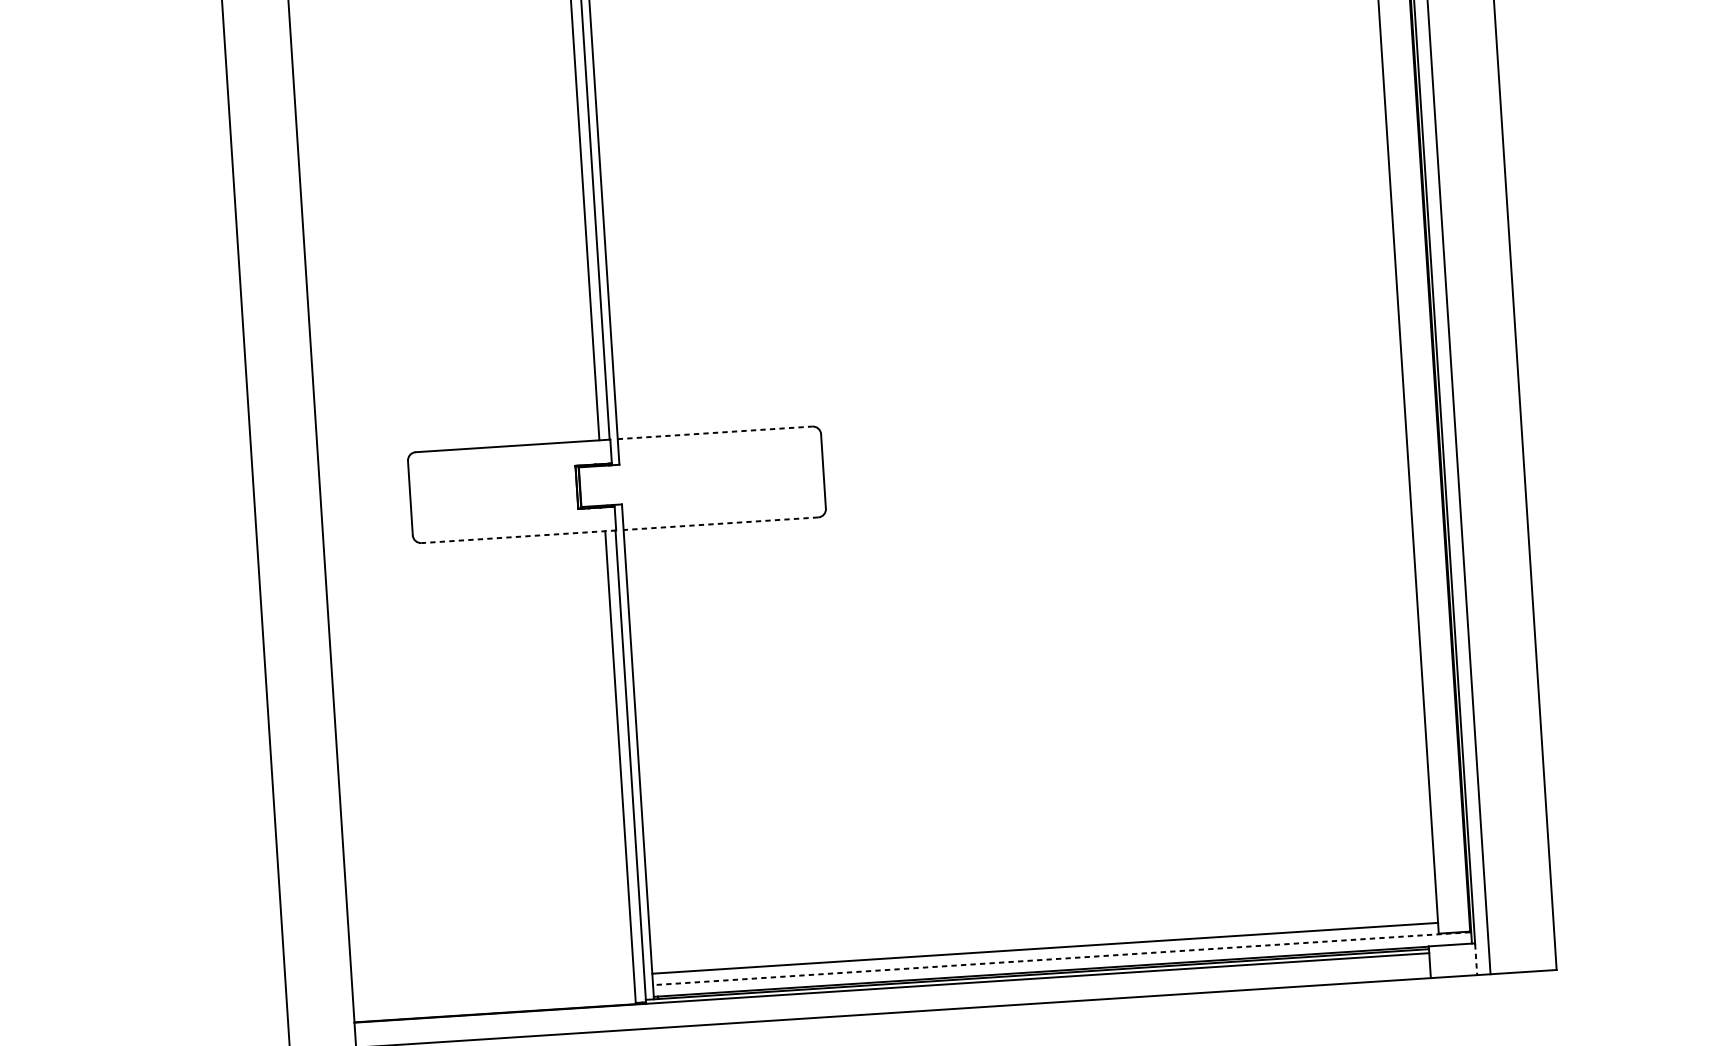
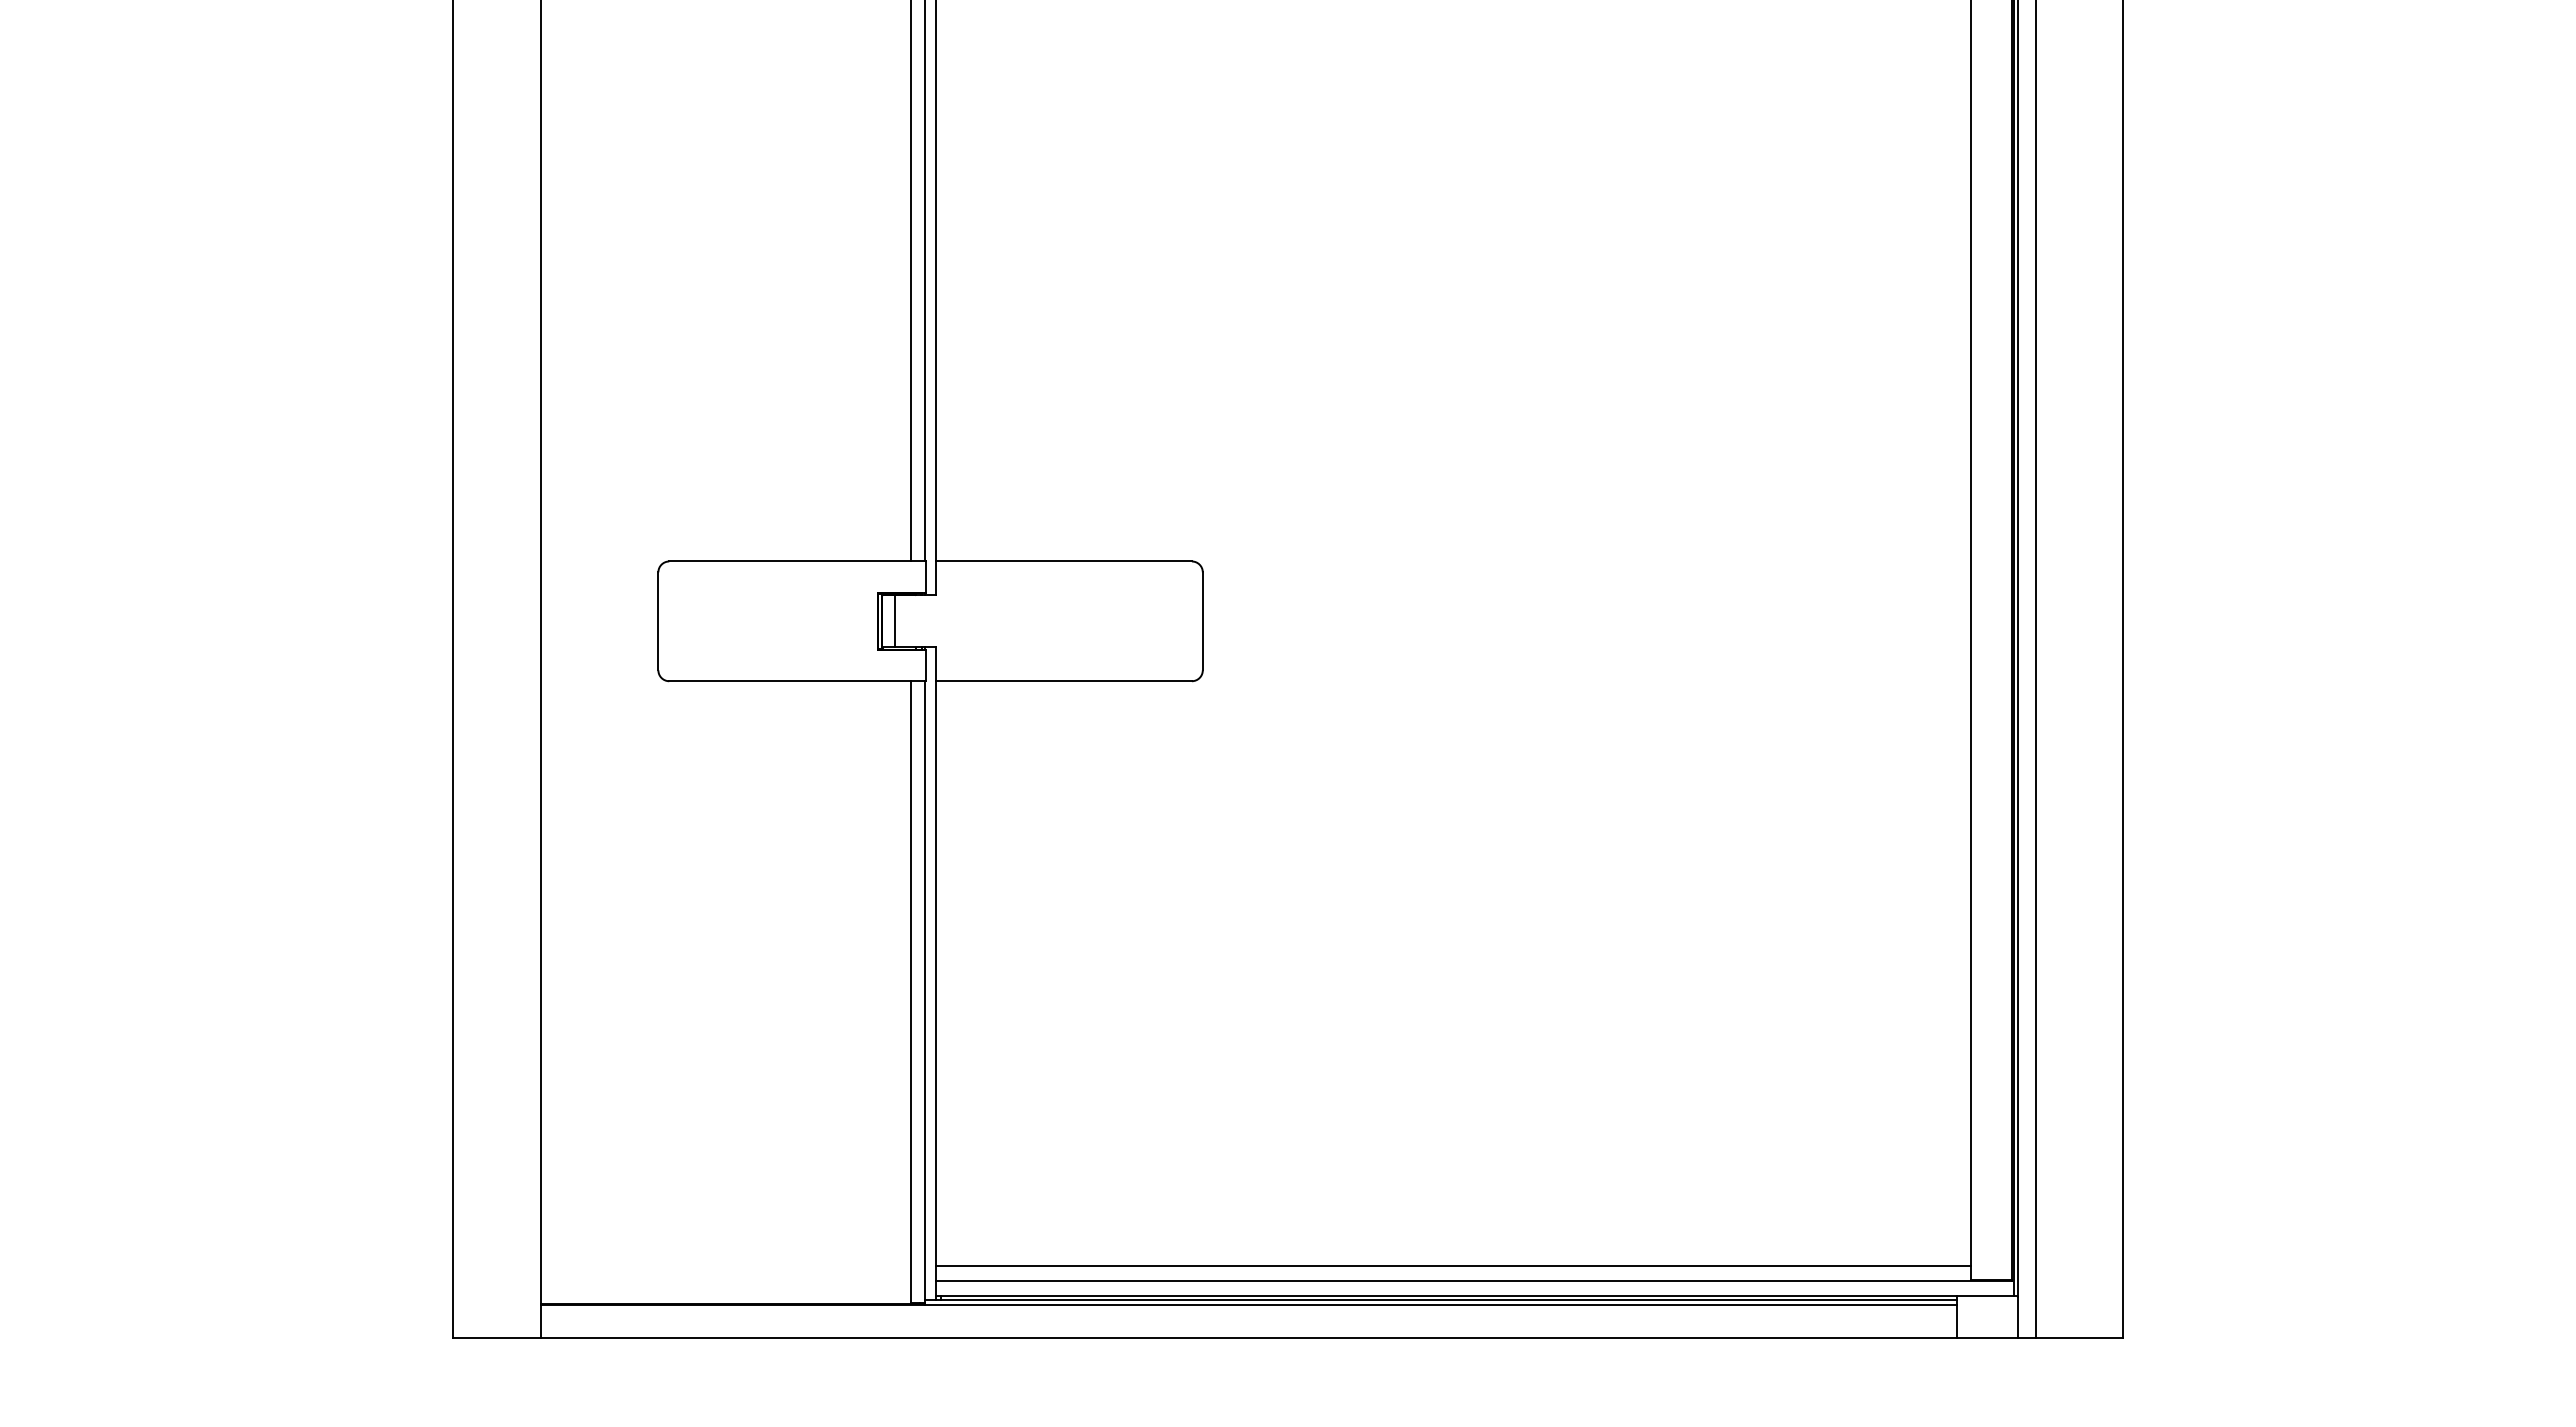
line: (715, 432) -> (1064, 561), dashed -> solid
line: (590, 486) -> (895, 621), added
line: (720, 523) -> (1063, 681), dashed -> solid
line: (518, 537) -> (796, 681), dashed -> solid
line: (1061, 958) -> (1473, 1280), dashed -> solid
line: (1475, 959) -> (2017, 1317), dashed -> solid

